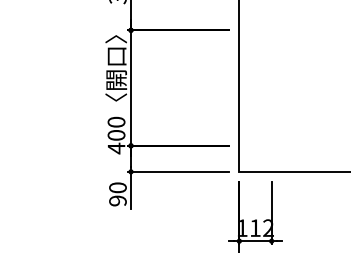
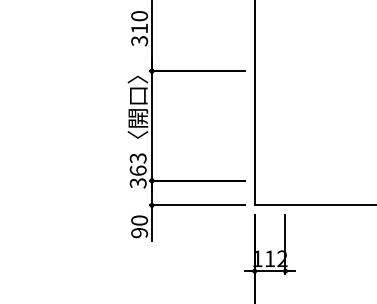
text: (115, 135) -> (137, 170), 400 -> 363

